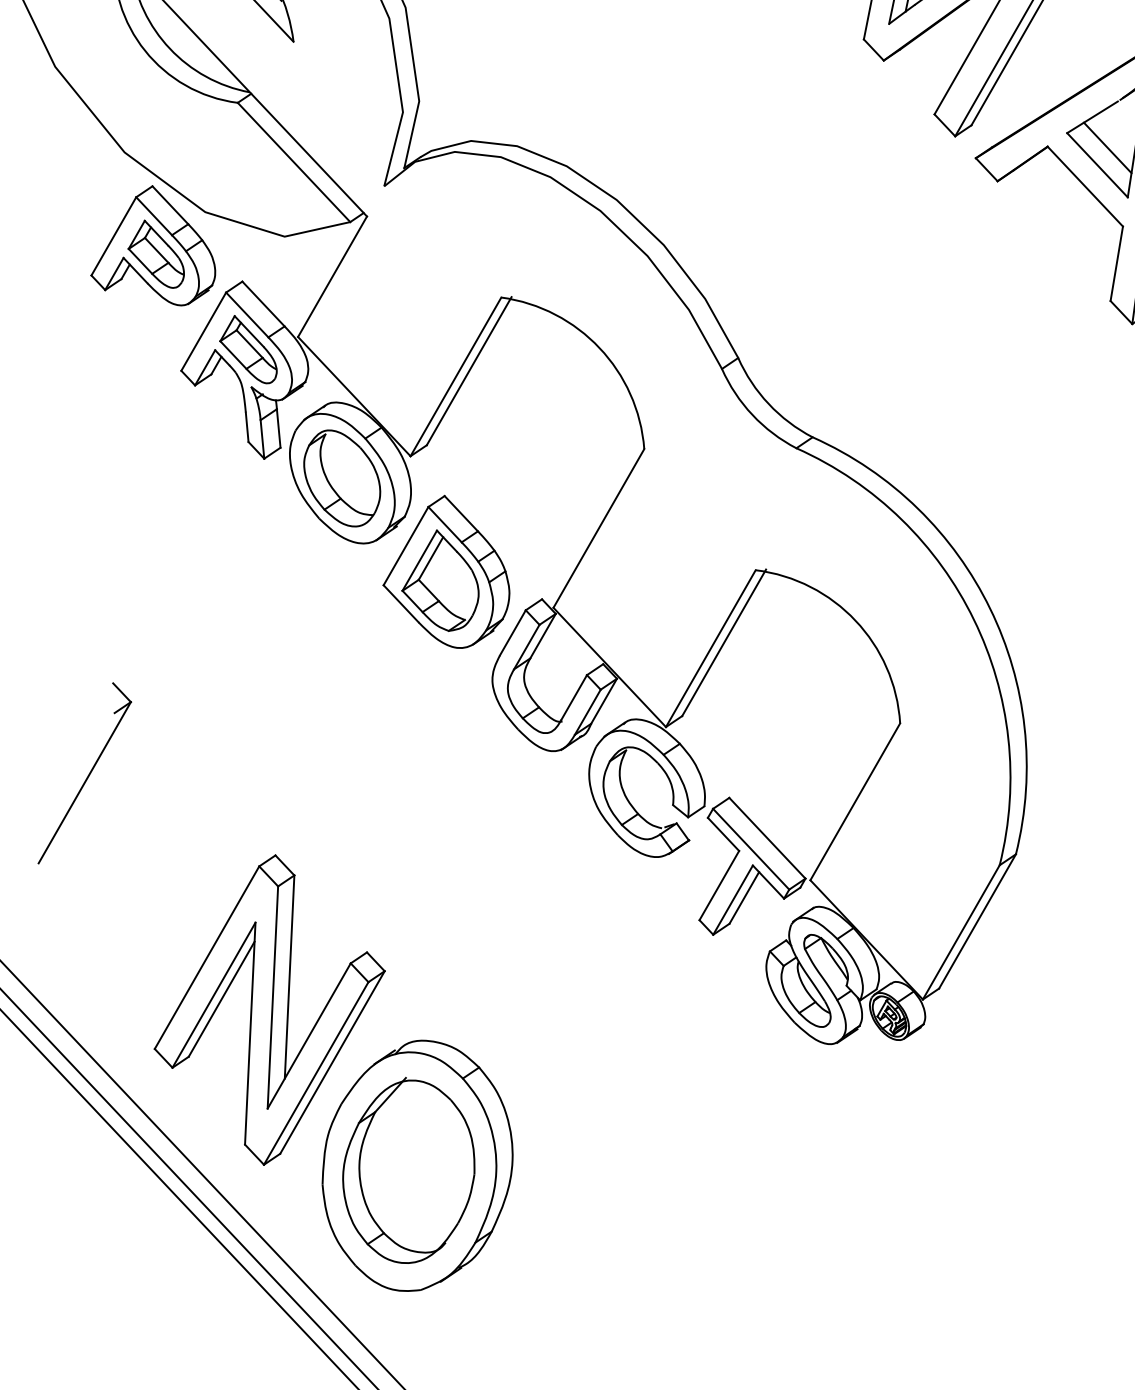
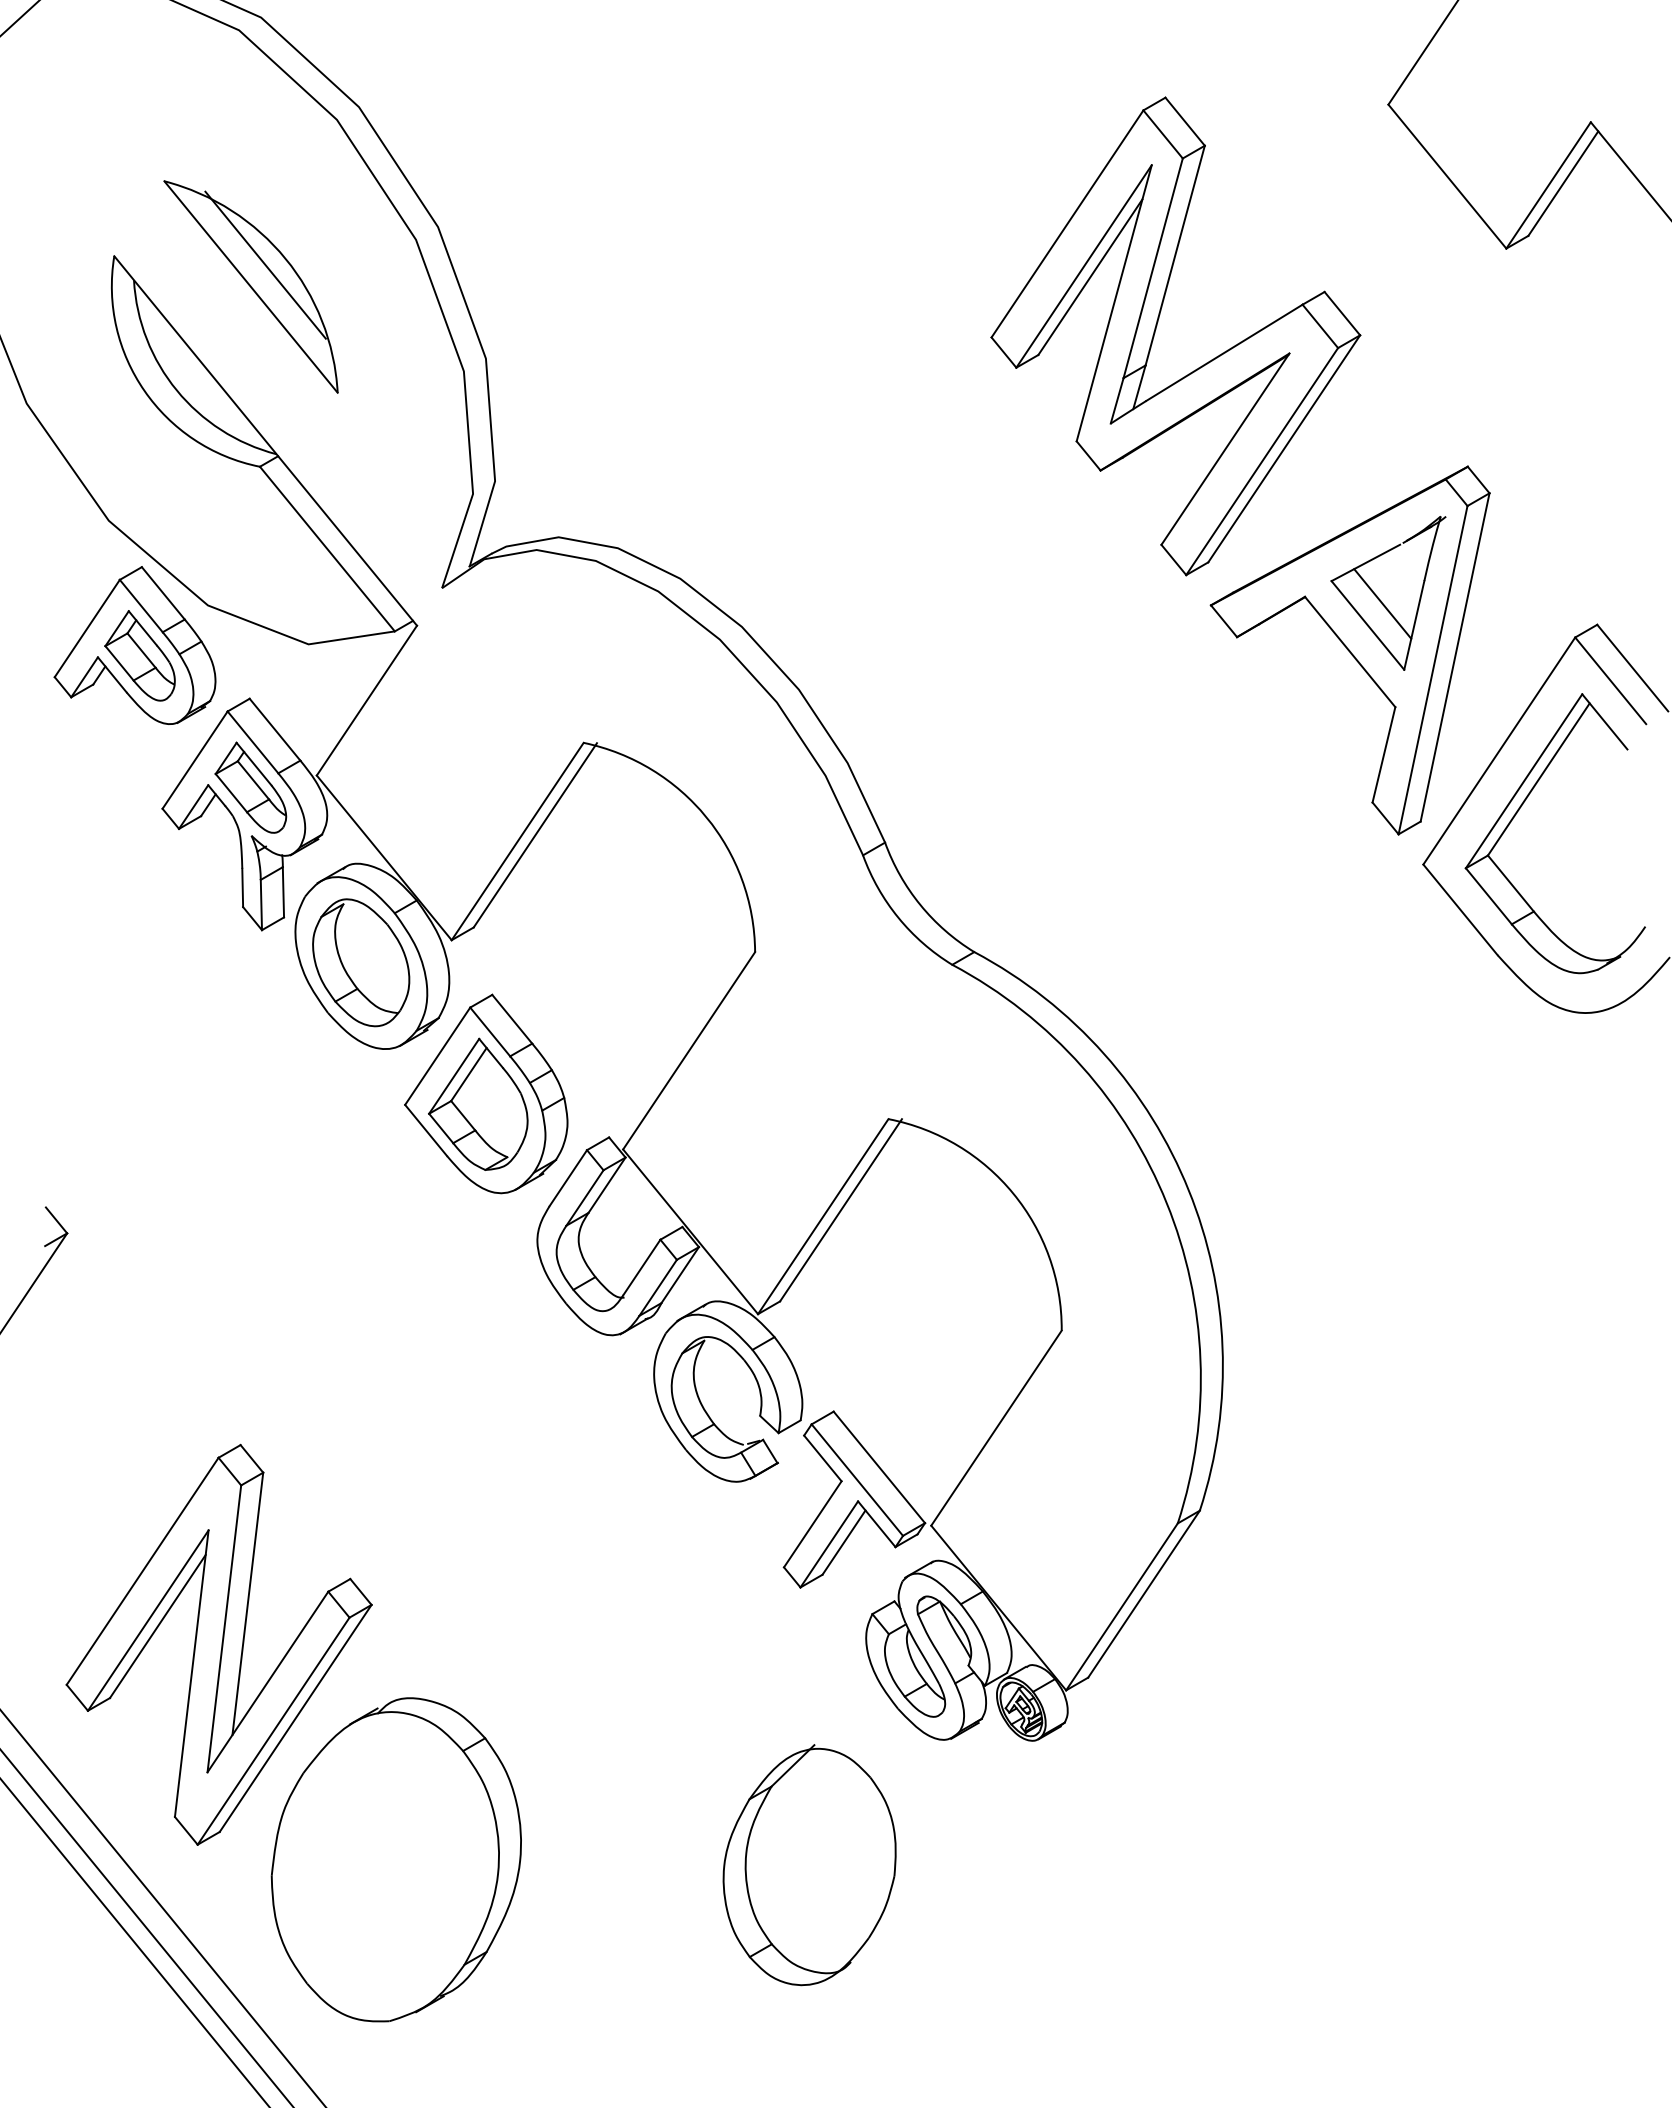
part: (408, 1170) -> (809, 1865), moved

